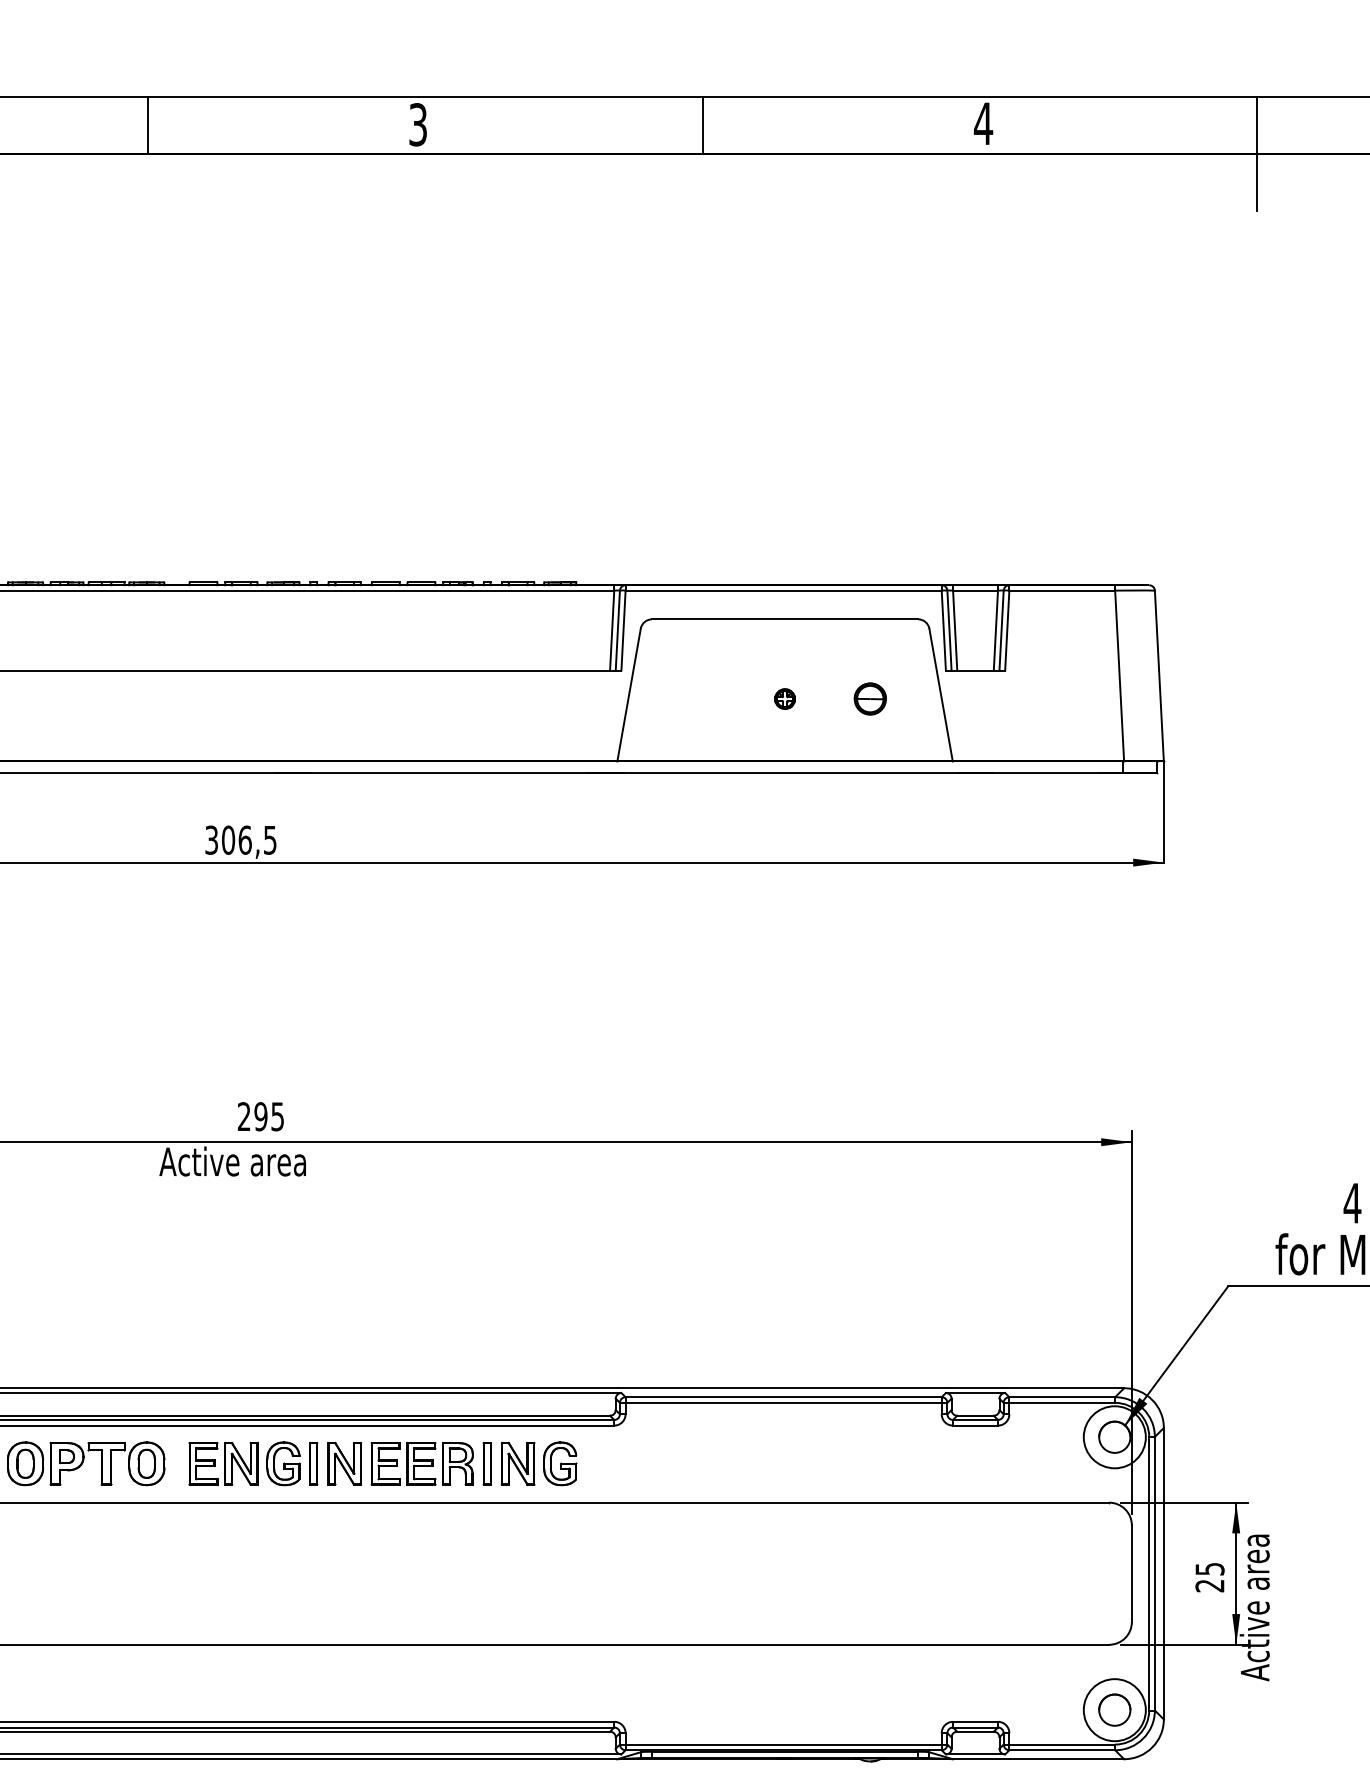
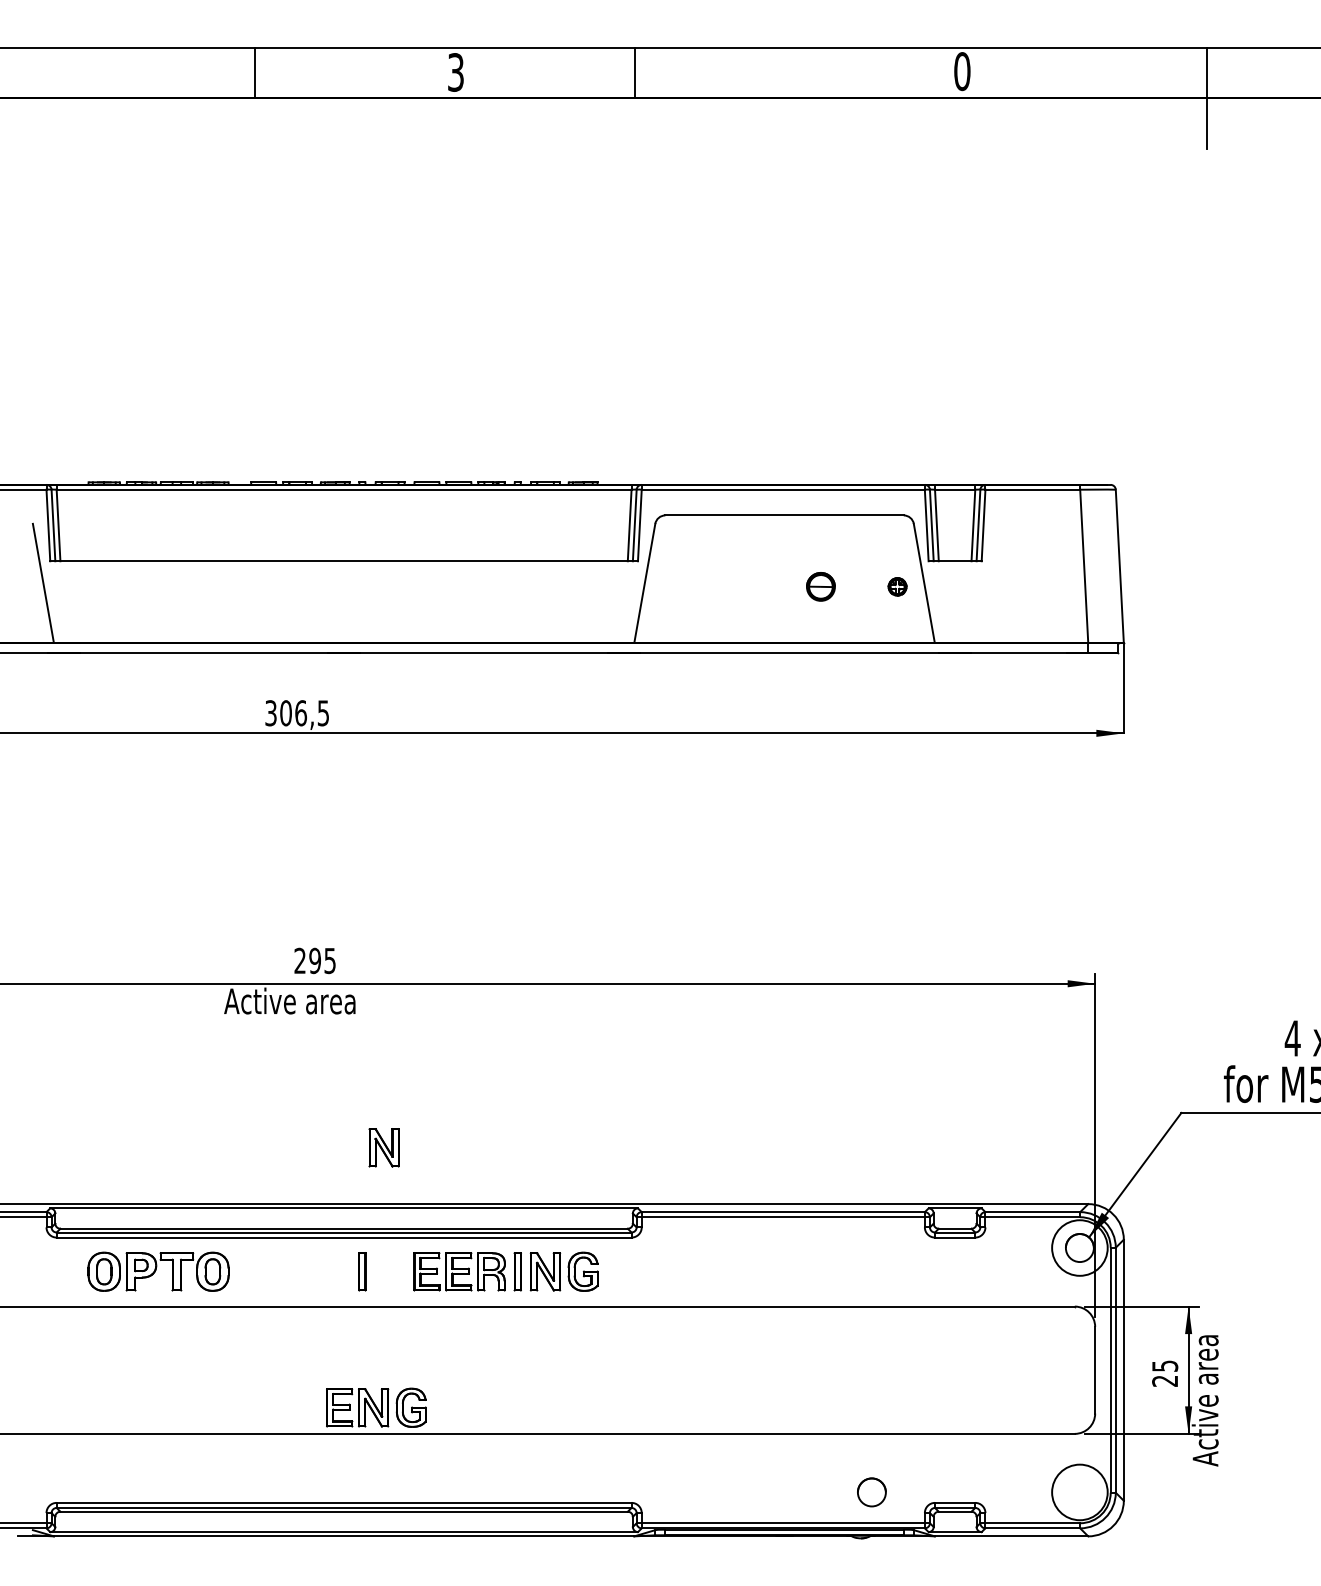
text: (982, 123) -> (961, 71), 4 -> 0
line: (148, 124) -> (255, 72), moved
line: (702, 124) -> (634, 72), moved
part: (785, 698) -> (897, 586), moved
part: (869, 698) -> (820, 586), moved
part: (244, 1463) -> (376, 1407), moved
part: (343, 1463) -> (383, 1147), moved
circle: (1114, 1710) -> (871, 1492), moved

